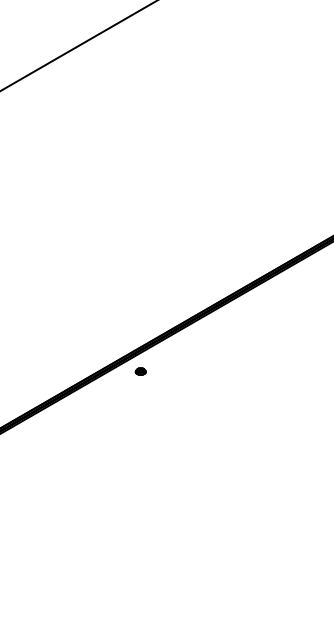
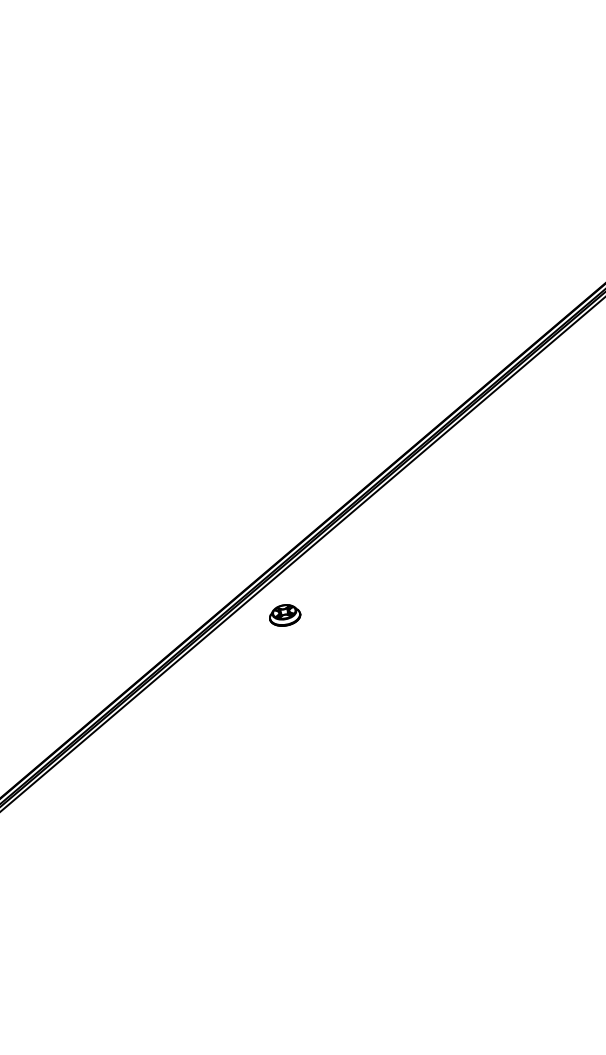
part: (140, 371) -> (284, 615), size x1.43

